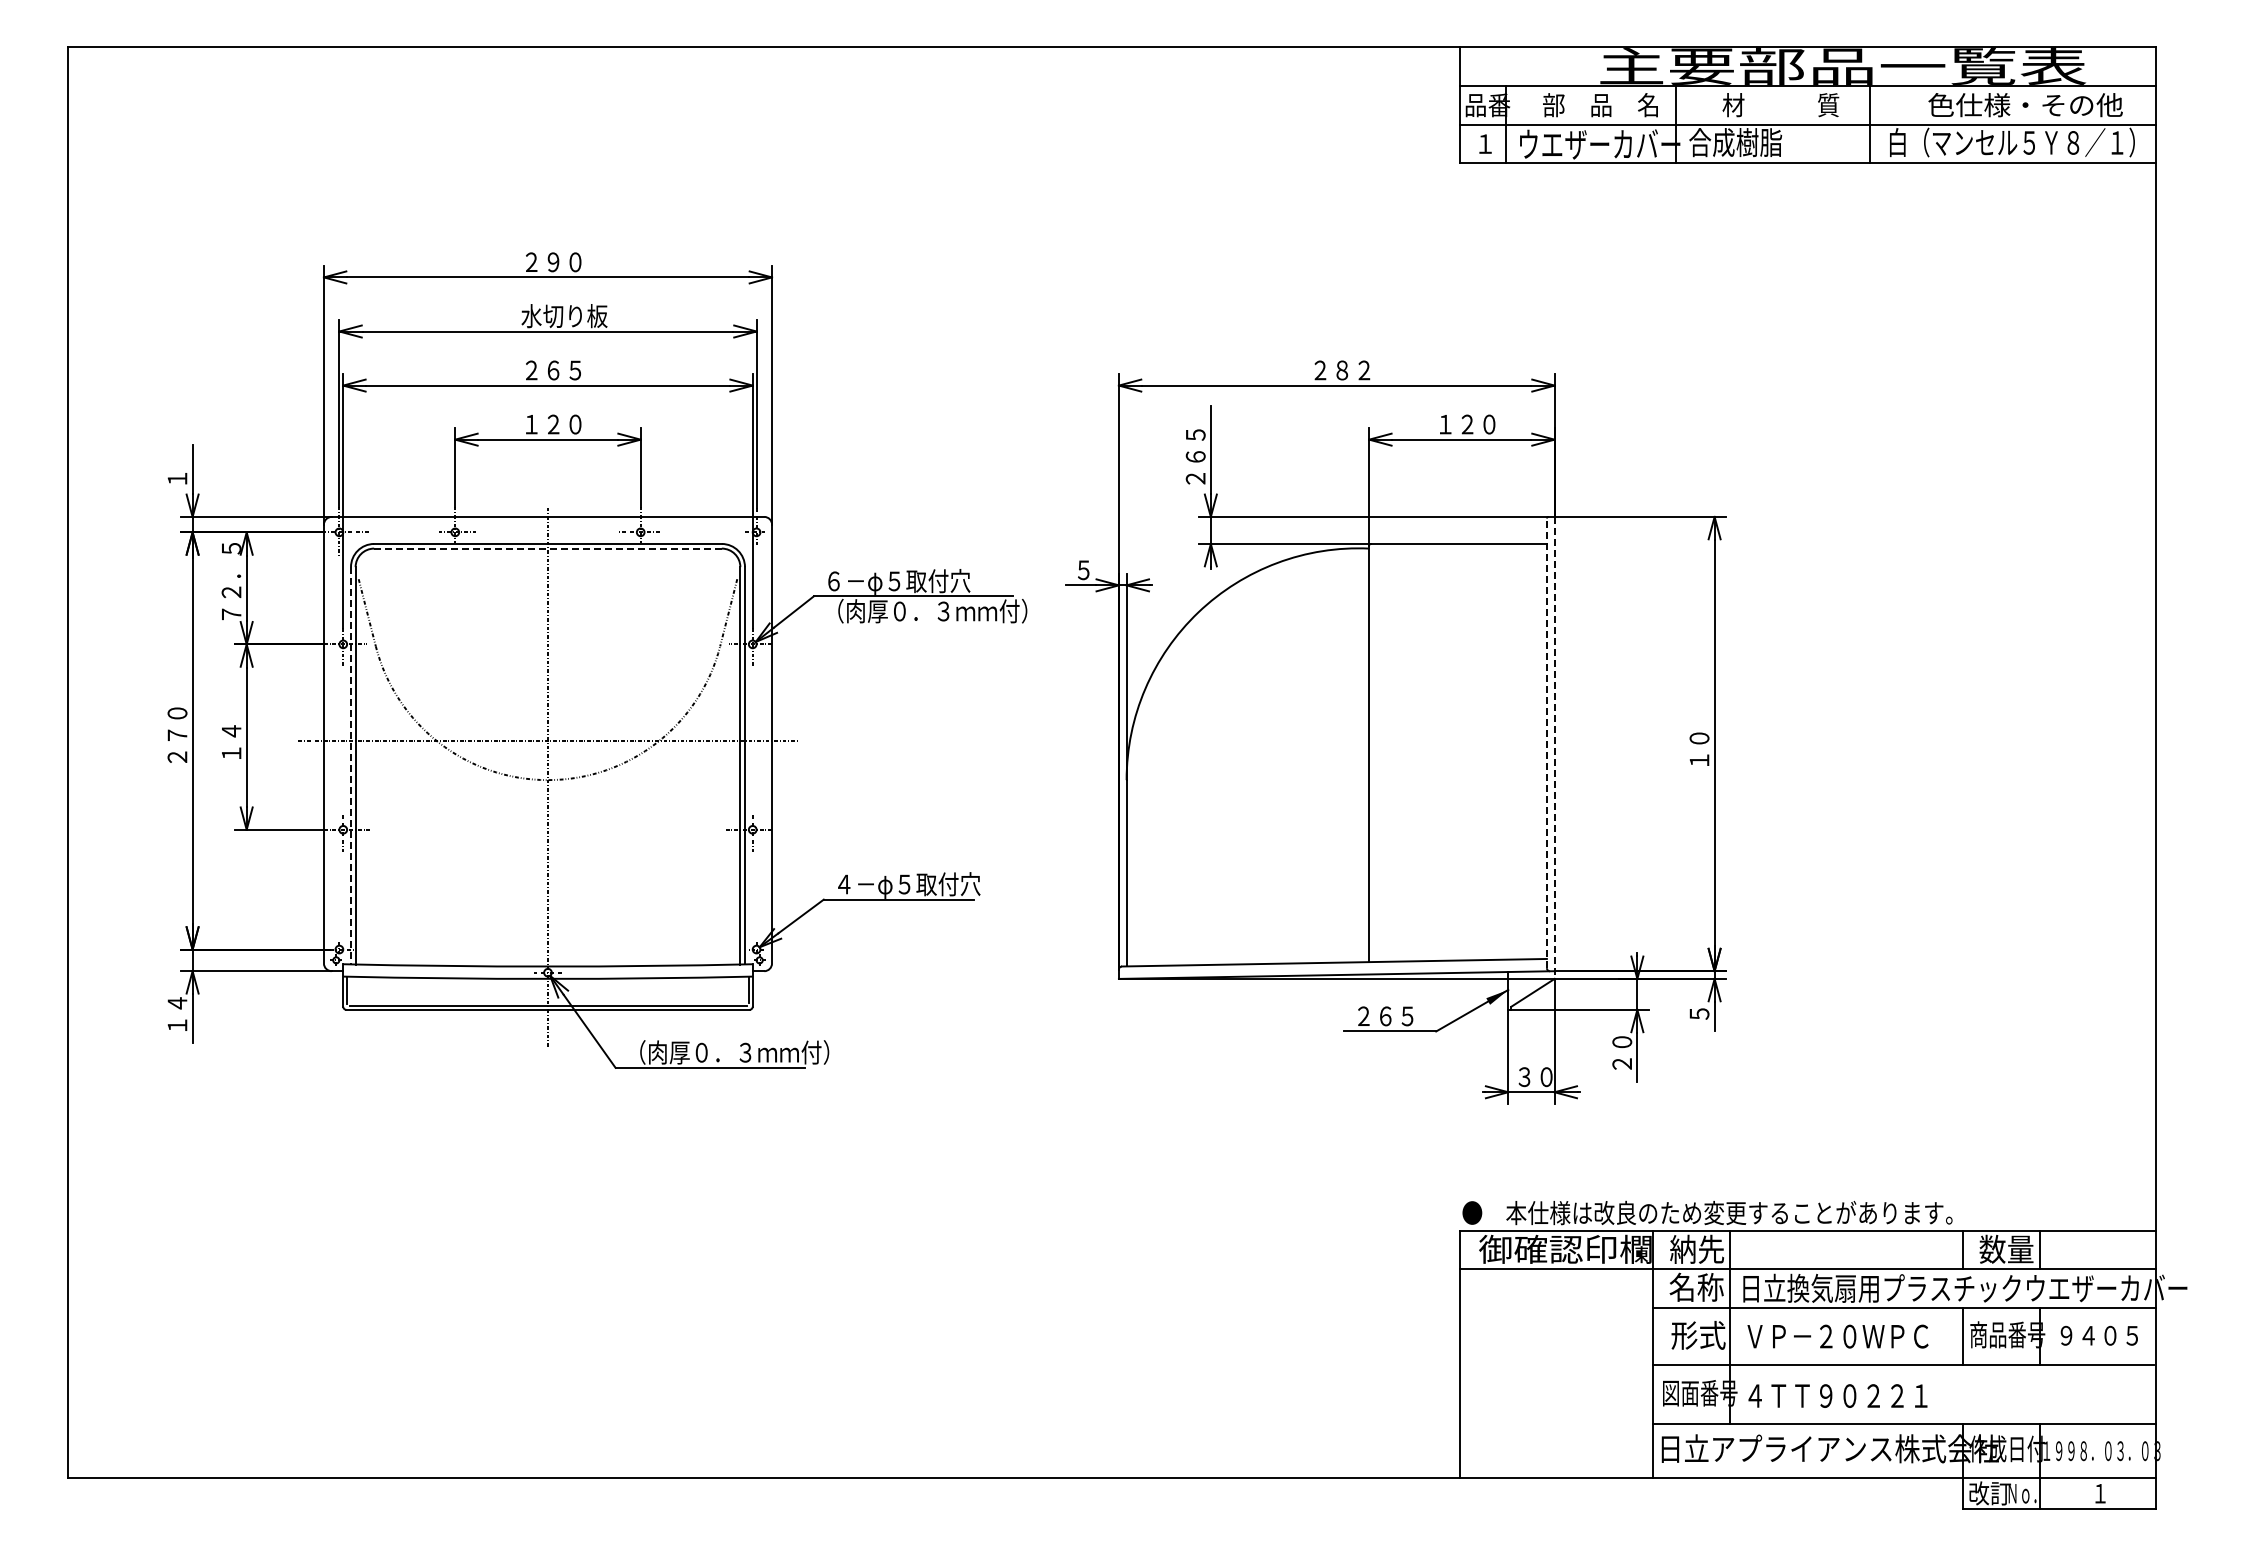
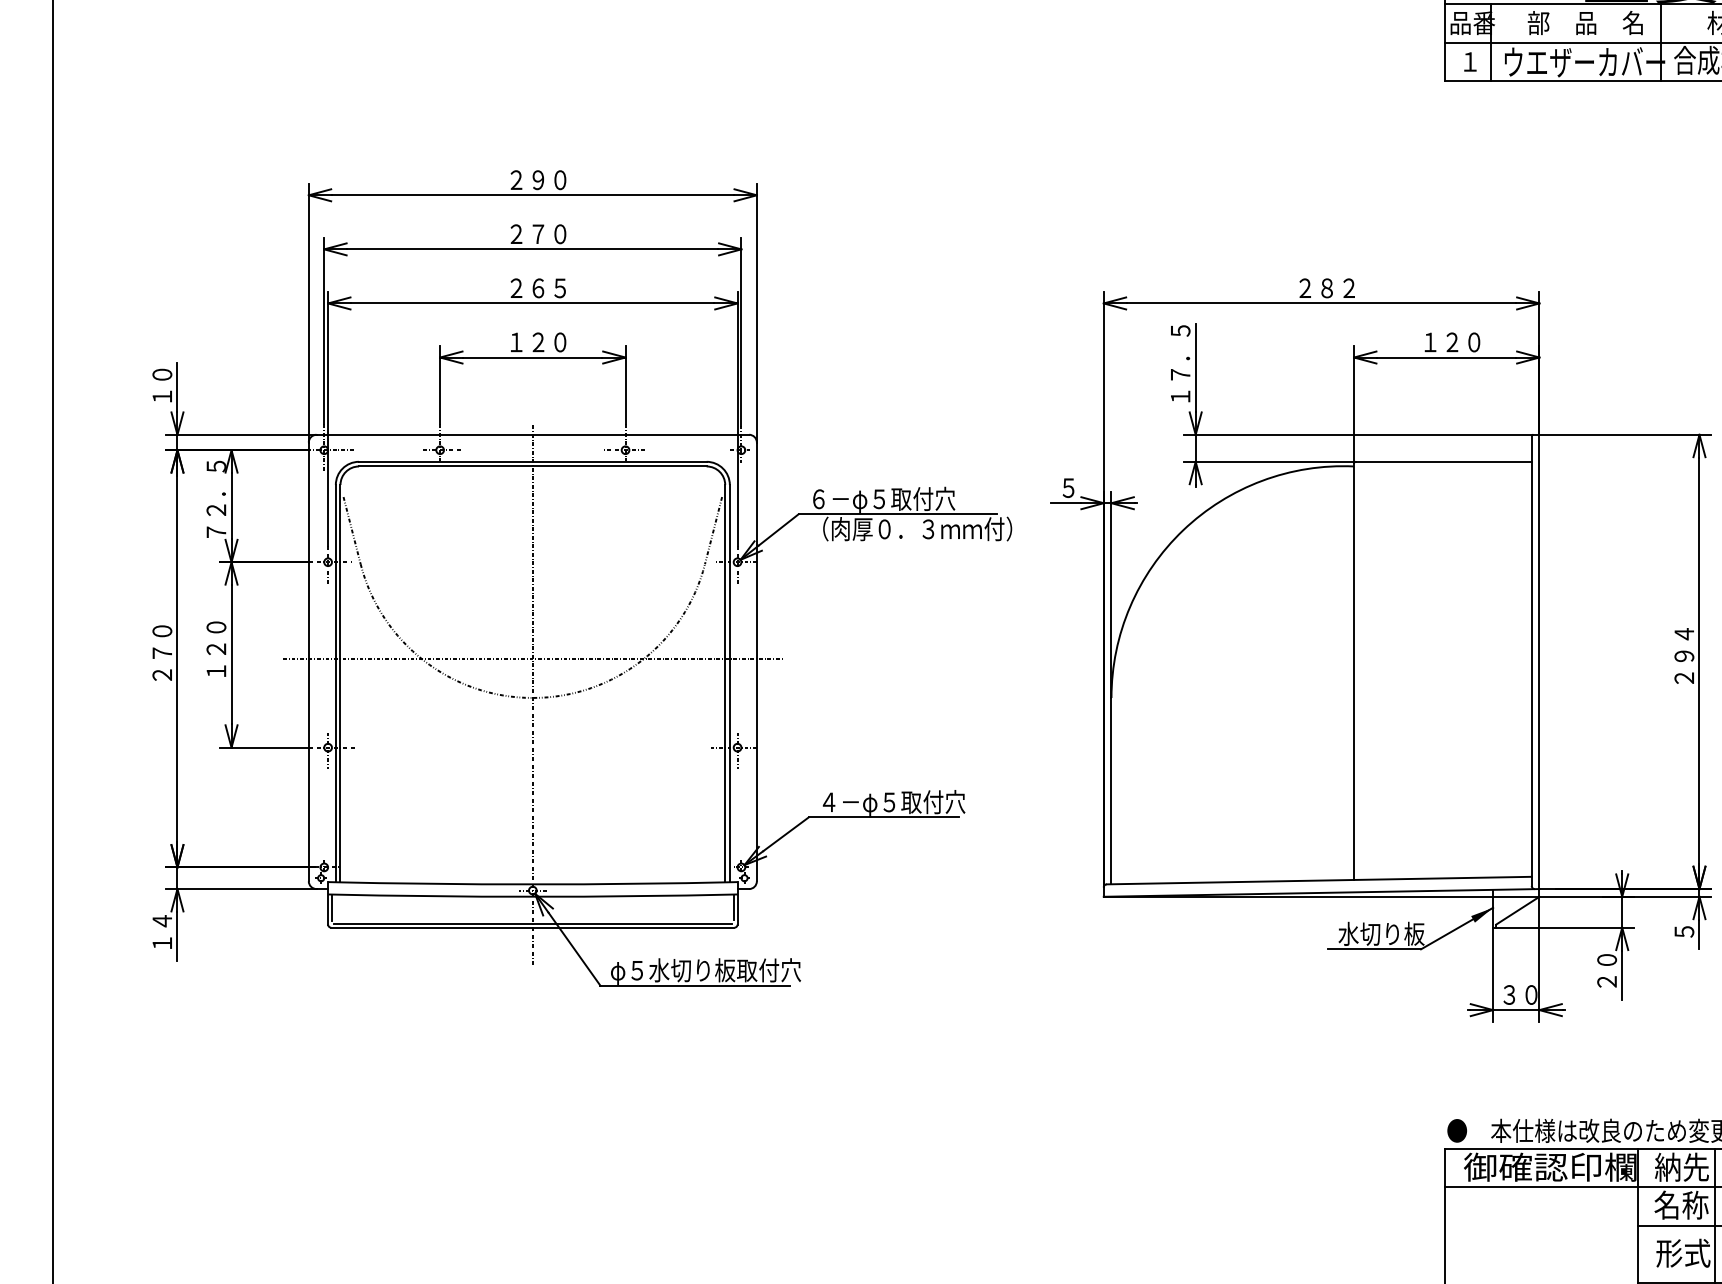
text: (564, 316) -> (549, 234), 水切り板 -> ２７０
text: (1195, 445) -> (1180, 363), ２６５ -> １７．５
text: (177, 456) -> (162, 374), １ -> １０
line: (548, 548) -> (533, 466), dashed -> solid
text: (231, 720) -> (216, 638), １４ -> １２０
text: (1699, 737) -> (1684, 655), １０ -> ２９４
line: (1546, 743) -> (1531, 661), dashed -> solid
line: (1554, 747) -> (1539, 665), dashed -> solid
line: (351, 765) -> (336, 683), dashed -> solid
text: (1396, 1016) -> (1381, 934), ２６５ -> 水切り板
text: (727, 1053) -> (712, 971), （肉厚０．３ｍｍ付） -> φ５水切り板取付穴

